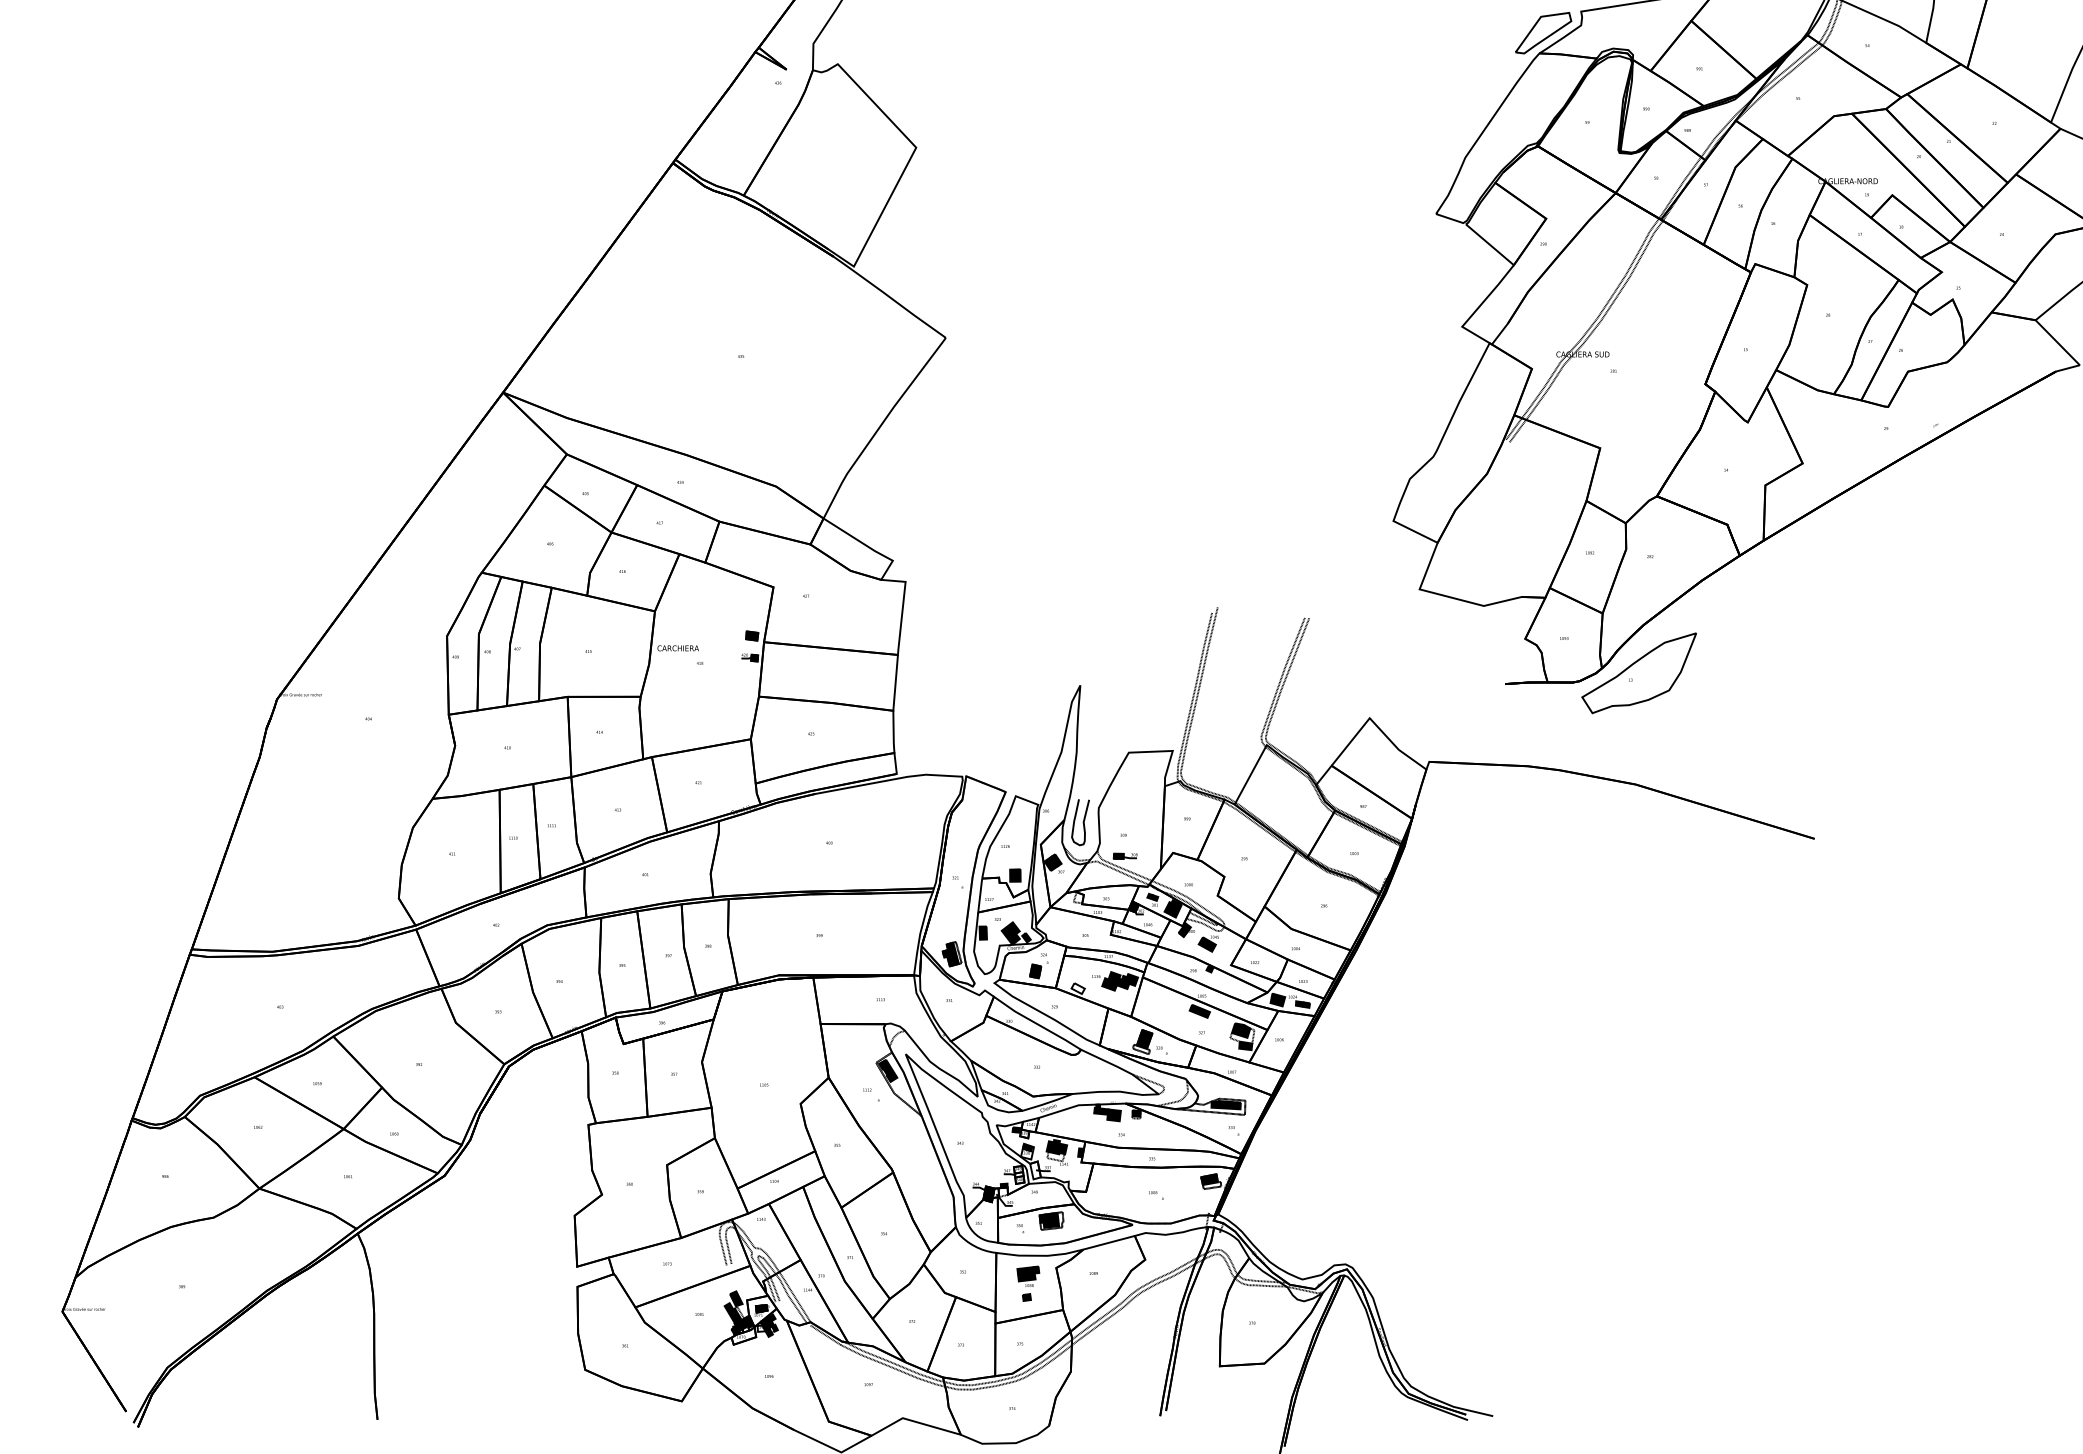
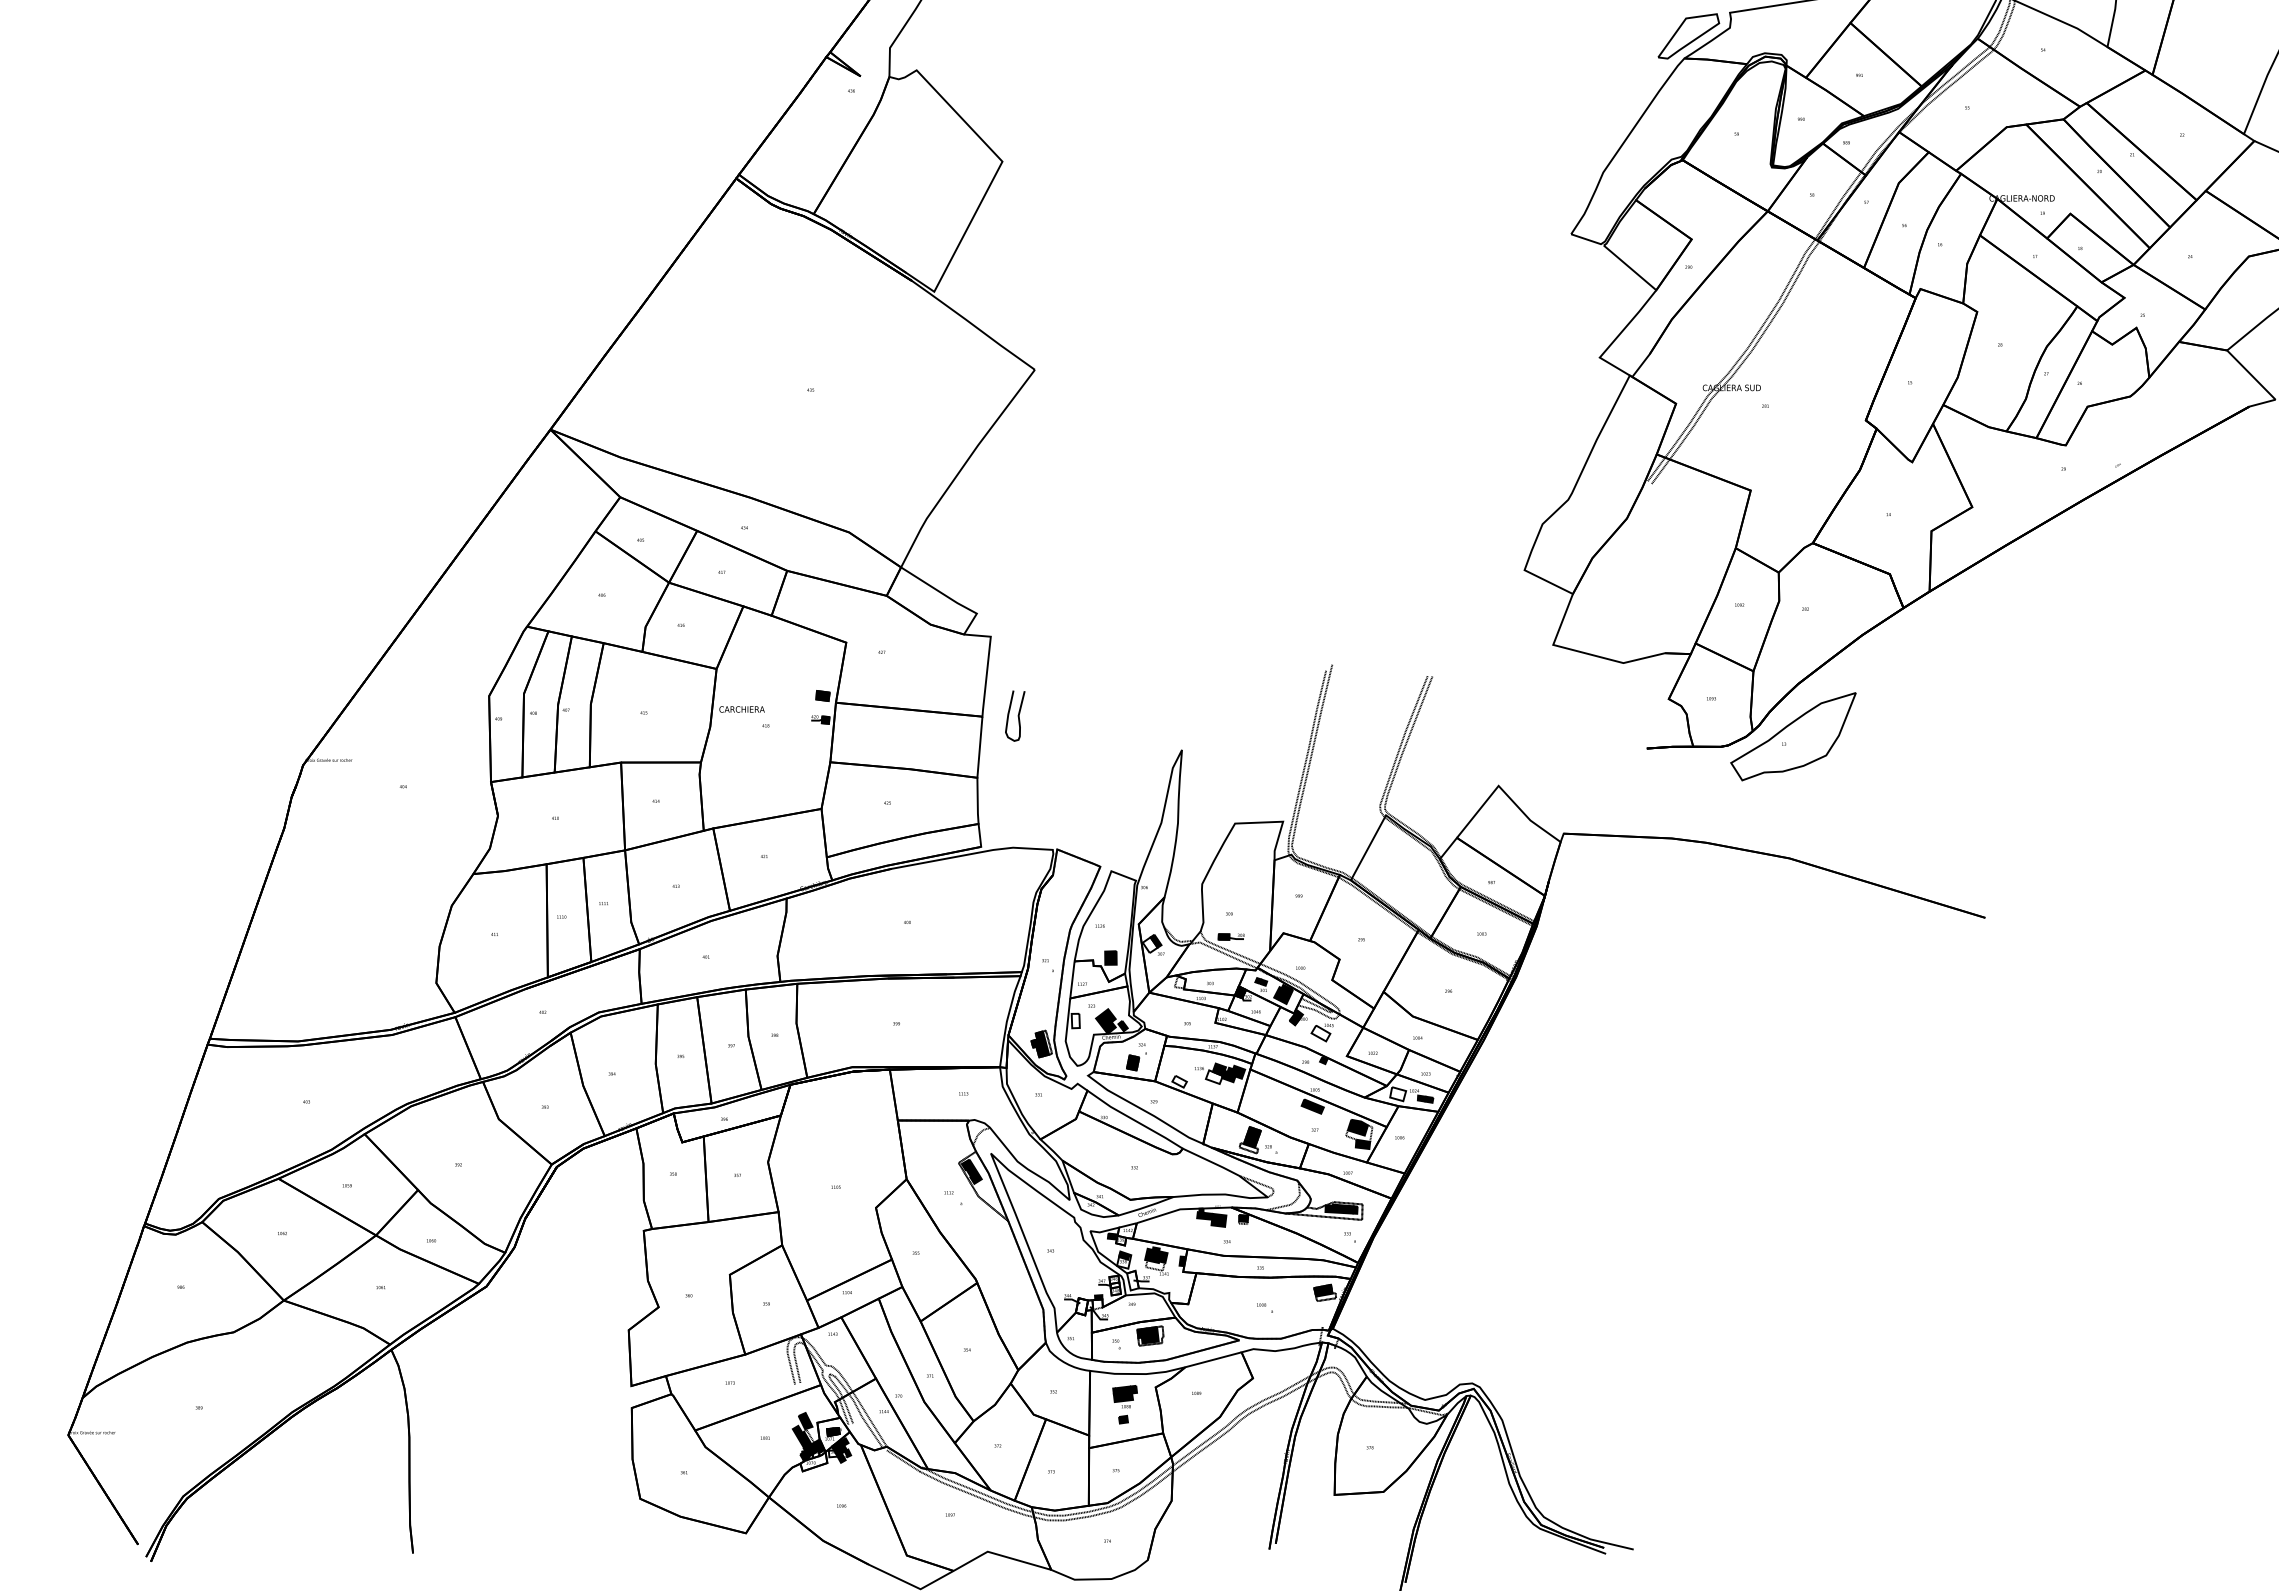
curve: (1082, 822) -> (1017, 715), moved
fill: (1050, 864) -> (1149, 945), removed
fill: (983, 932) -> (1075, 1020), removed
fill: (1206, 944) -> (1320, 1033), removed
fill: (1109, 984) -> (1213, 1077), removed
fill: (1278, 1000) -> (1398, 1094), removed
fill: (988, 1194) -> (1081, 1306), removed

